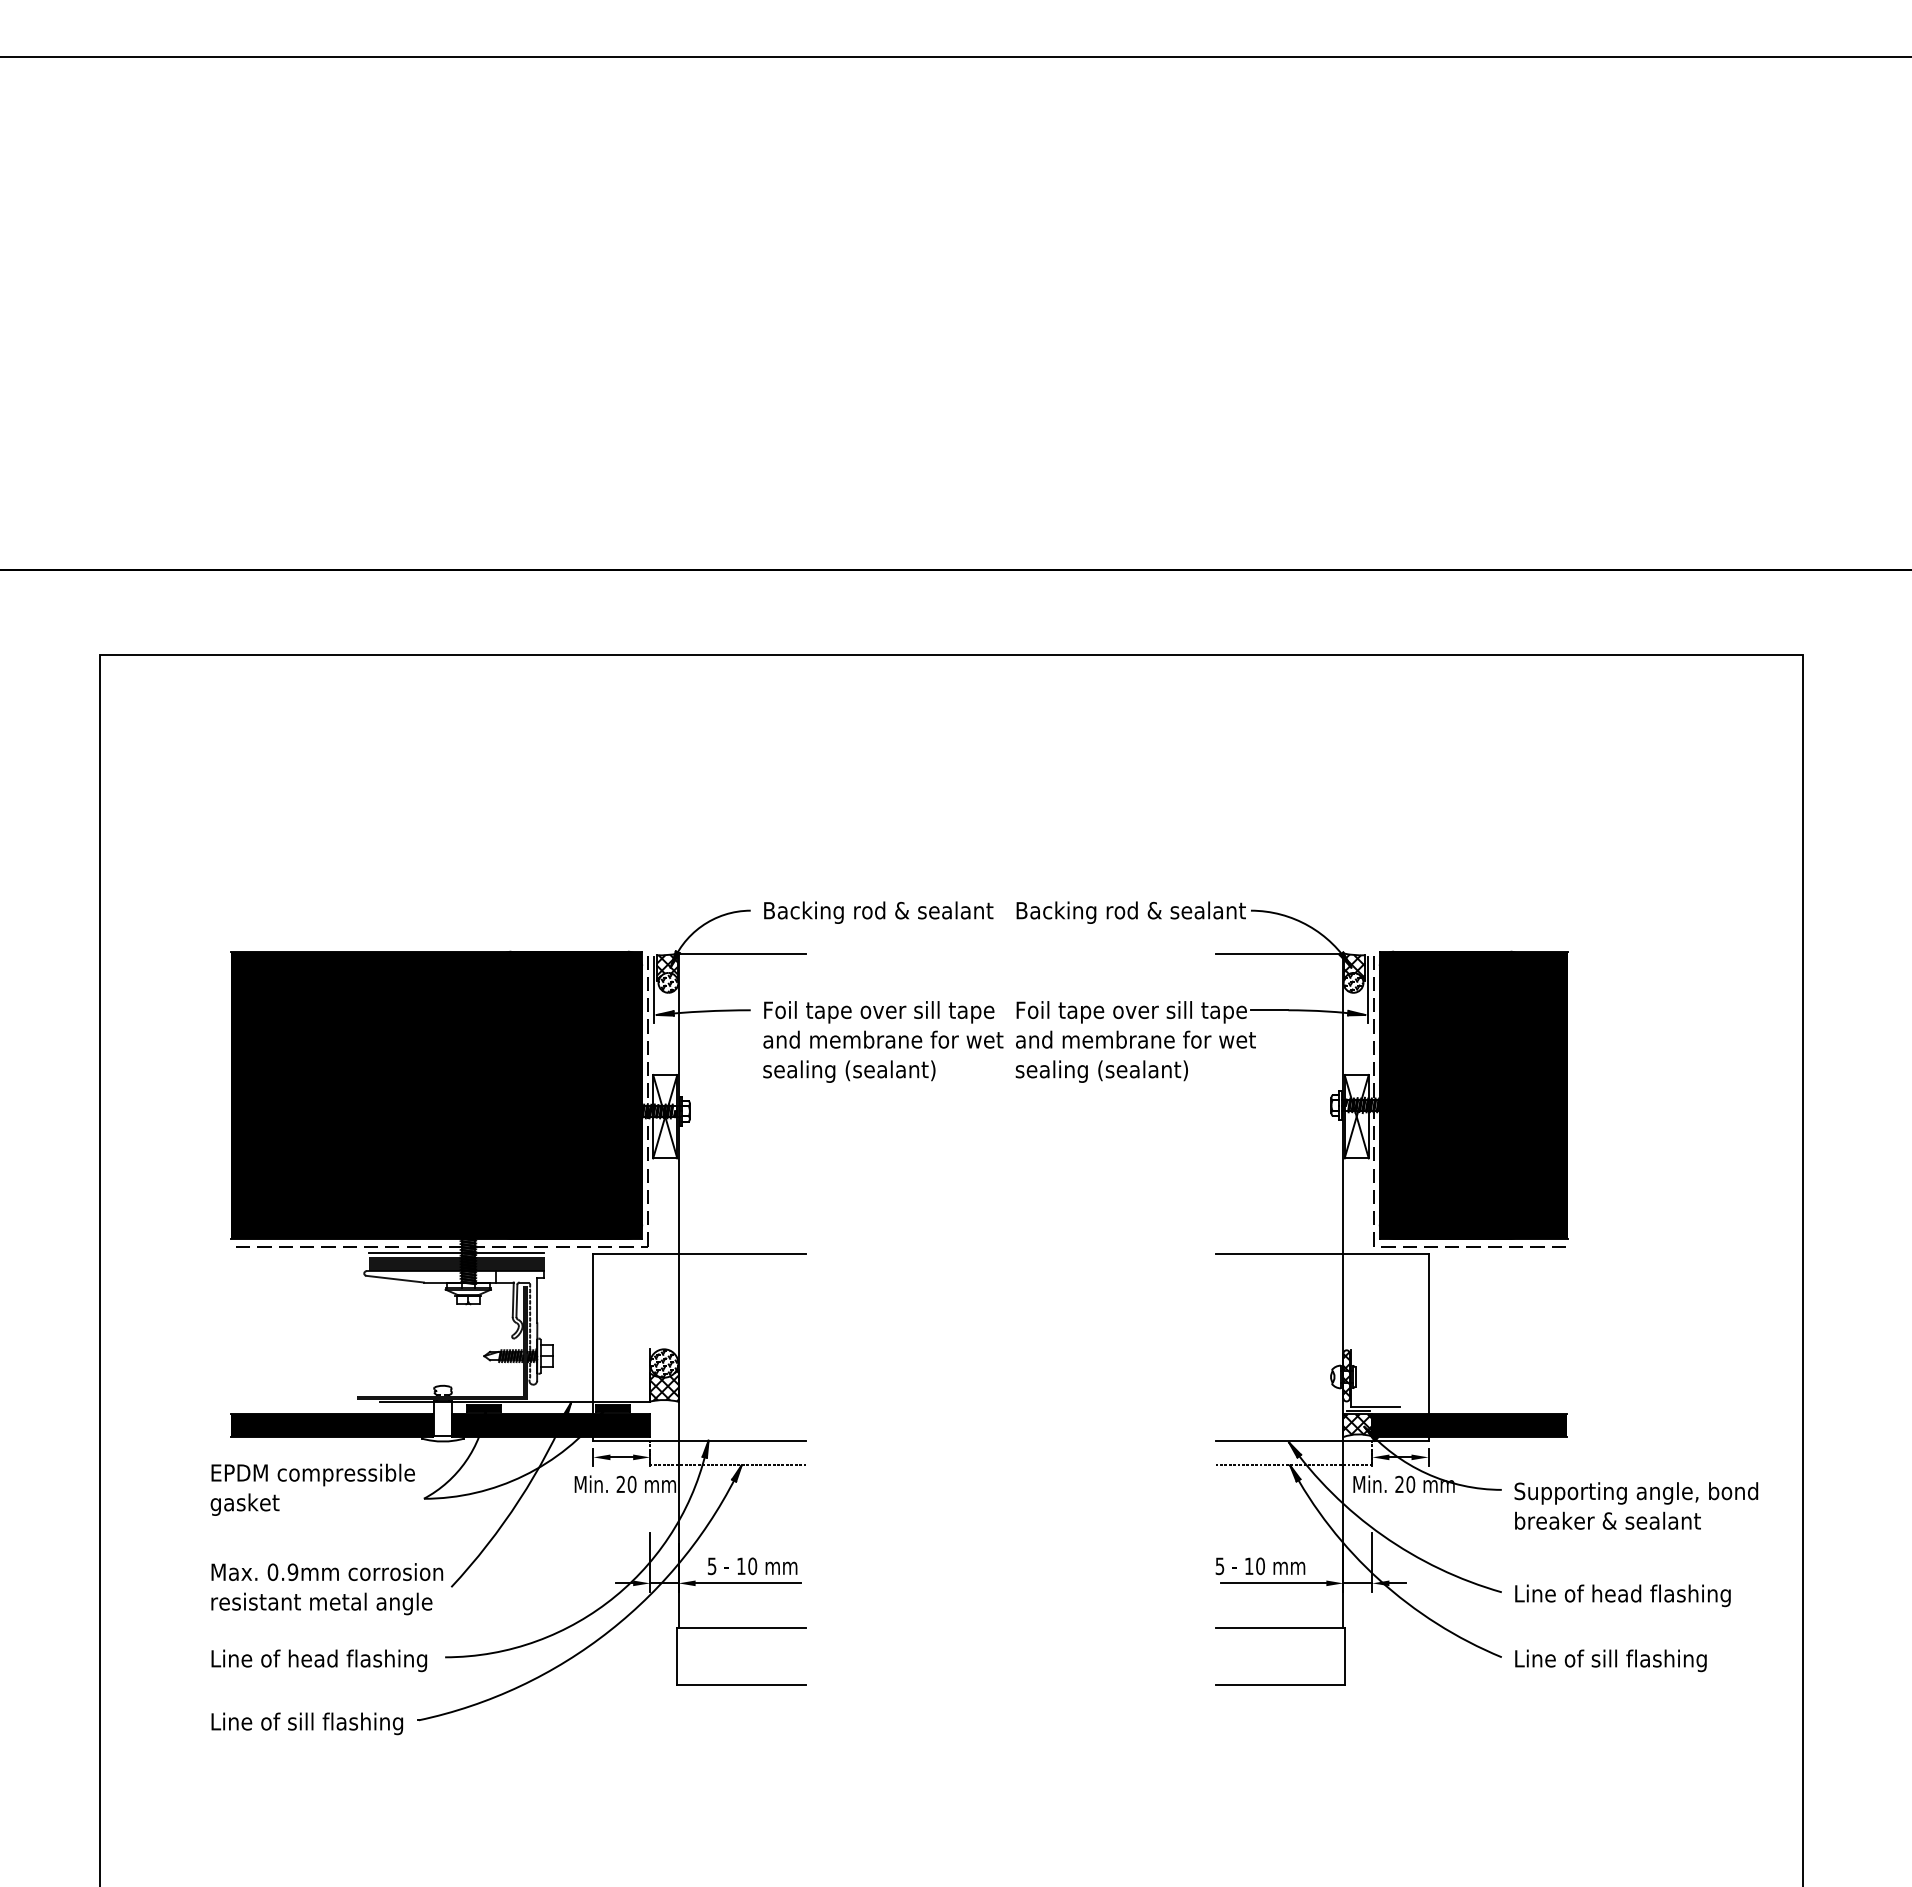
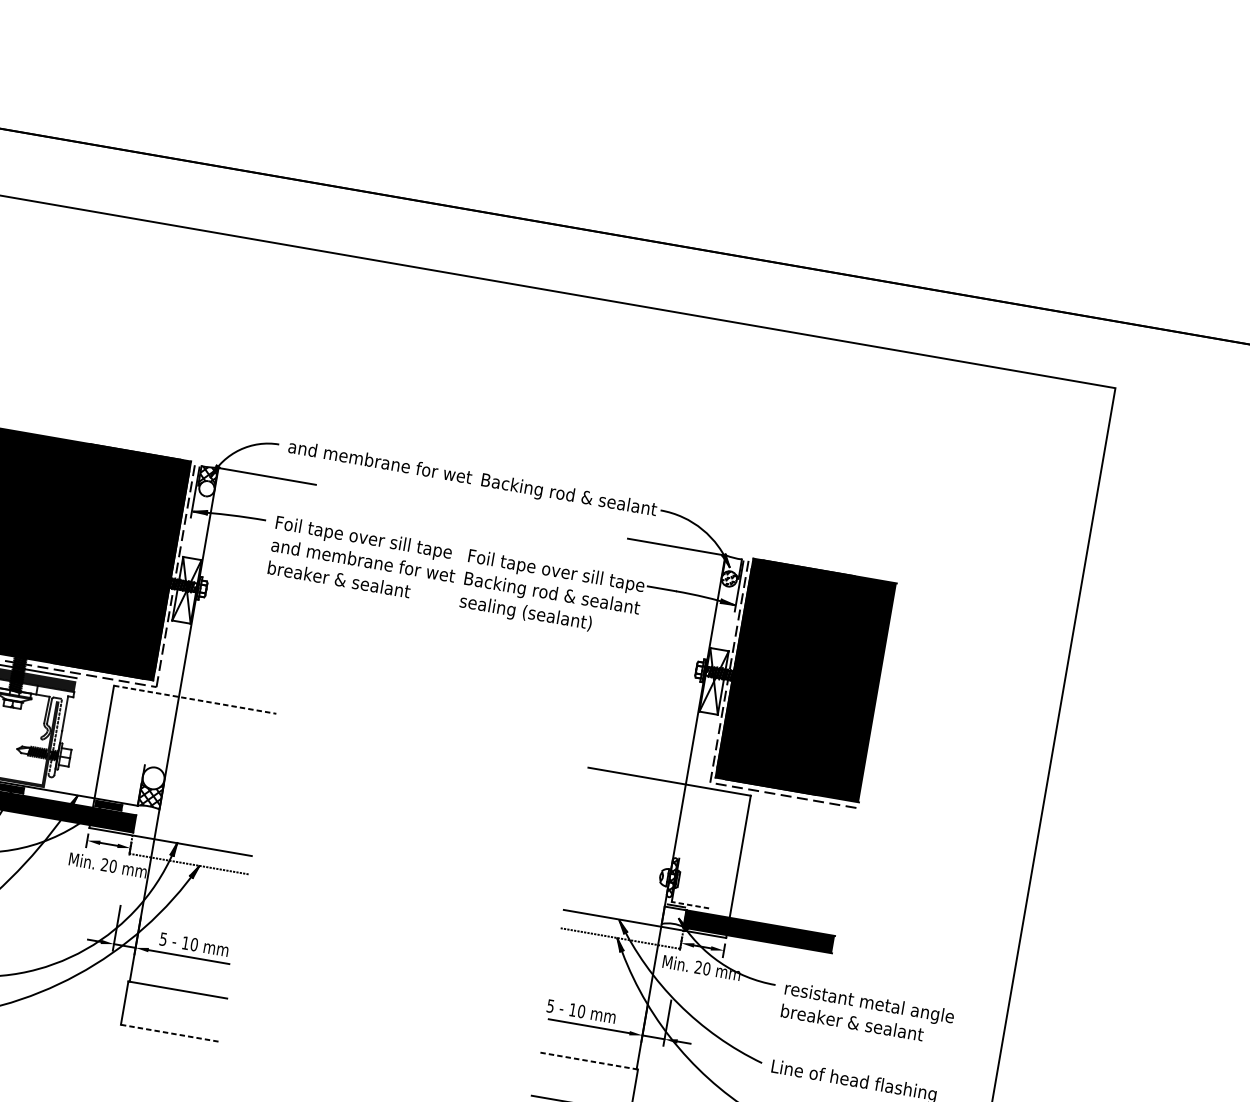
text: (883, 912) -> (380, 463), Backing rod & sealant -> and membrane for wet
hatch: (1354, 966) -> (732, 566), removed
hatch: (667, 982) -> (206, 488), removed
text: (1135, 1041) -> (555, 594), and membrane for wet -> Backing rod & sealant
text: (856, 1071) -> (338, 581), sealing (sealant) -> breaker & sealant
line: (700, 1254) -> (195, 700), solid -> dashed
hatch: (663, 1363) -> (153, 778), removed
line: (1375, 1406) -> (690, 904), solid -> dashed
hatch: (1357, 1424) -> (674, 916), removed
text: (1636, 1493) -> (877, 1005), Supporting angle, bond -> resistant metal angle
line: (1280, 1627) -> (588, 1060), solid -> dashed
line: (741, 1684) -> (170, 1033), solid -> dashed

